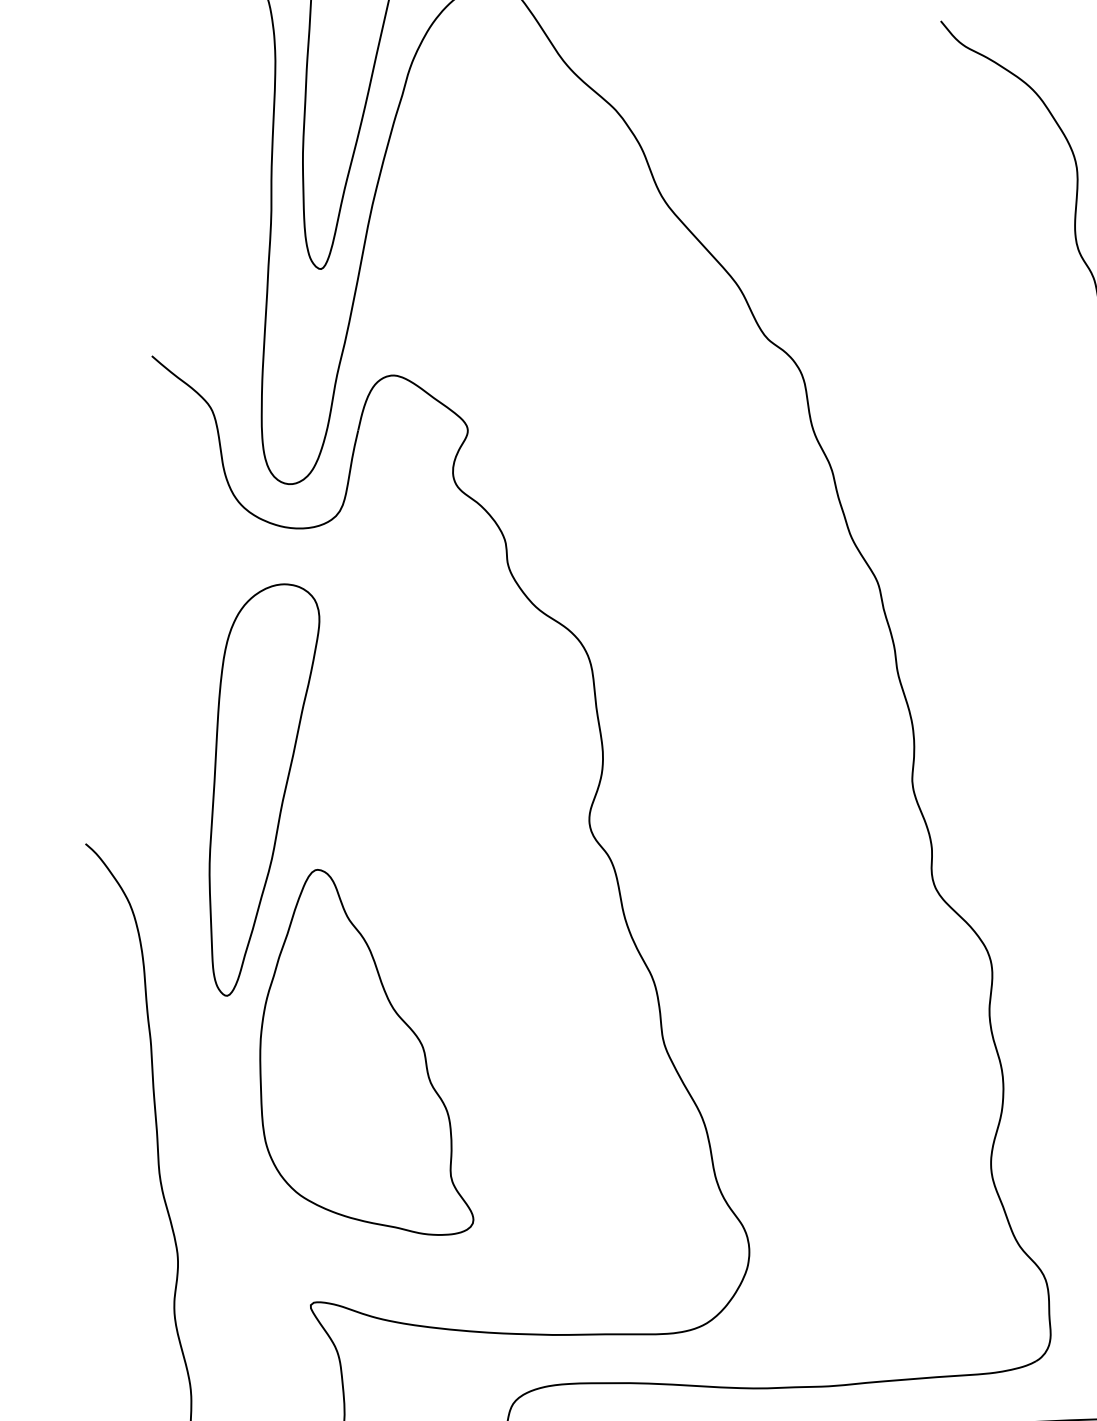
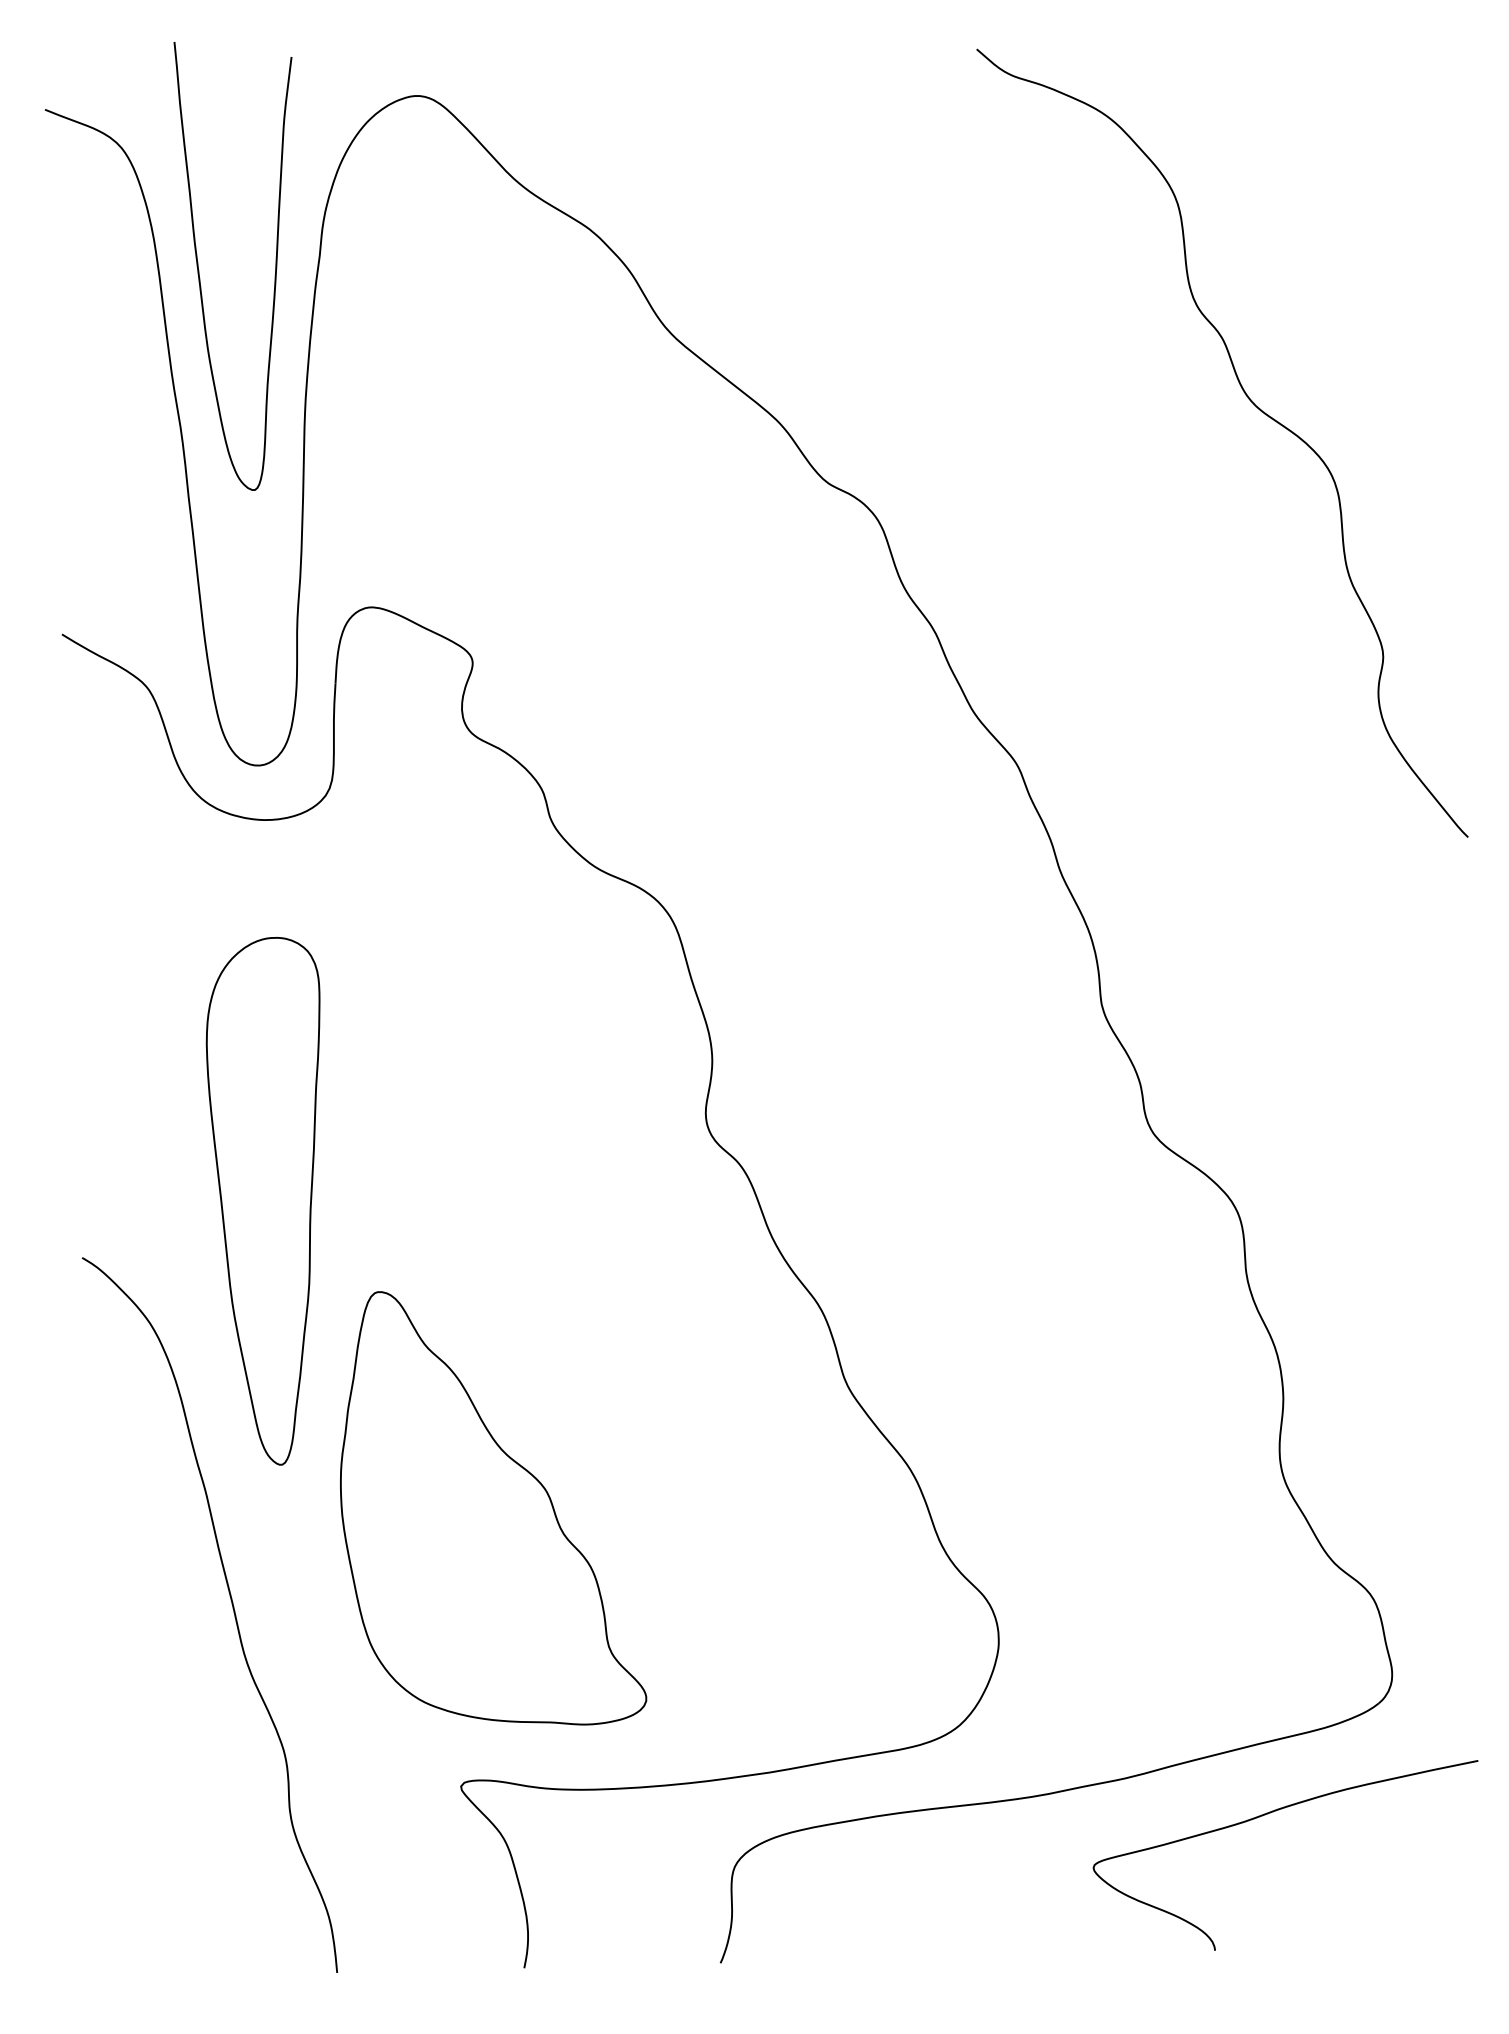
part: (246, 788) -> (262, 1201), moved
part: (379, 1053) -> (493, 1508), moved

